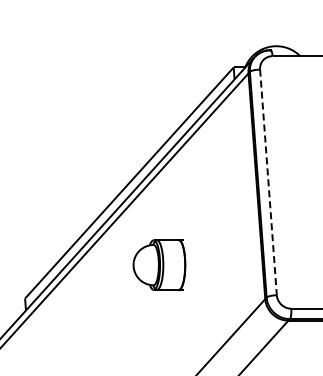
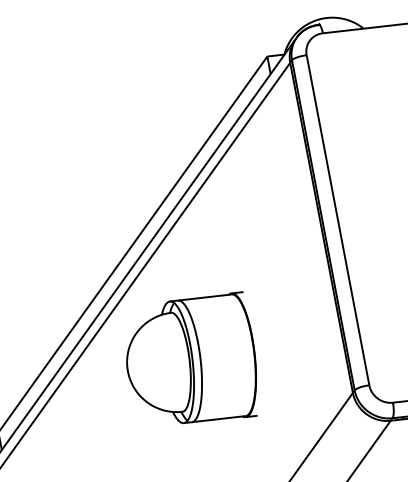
line: (268, 182) -> (338, 220), dashed -> solid
part: (159, 264) -> (191, 359), size x1.67

